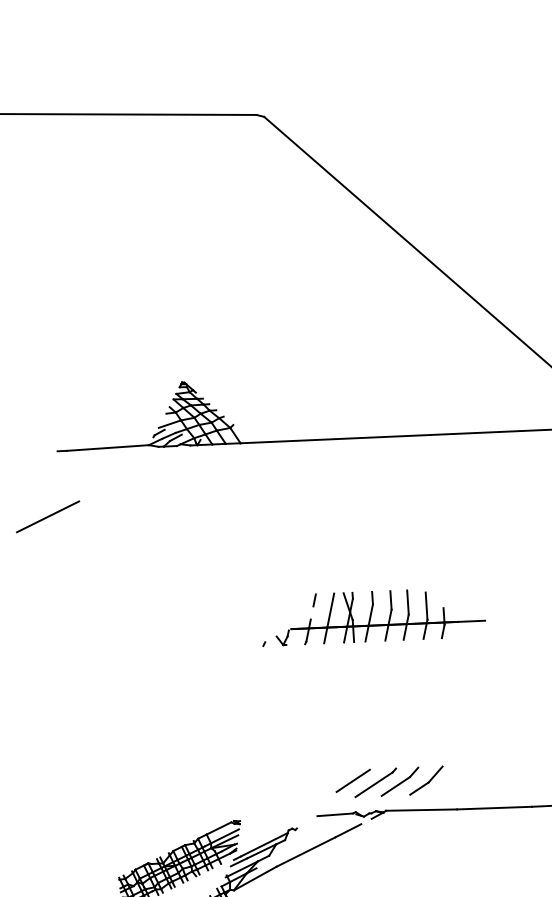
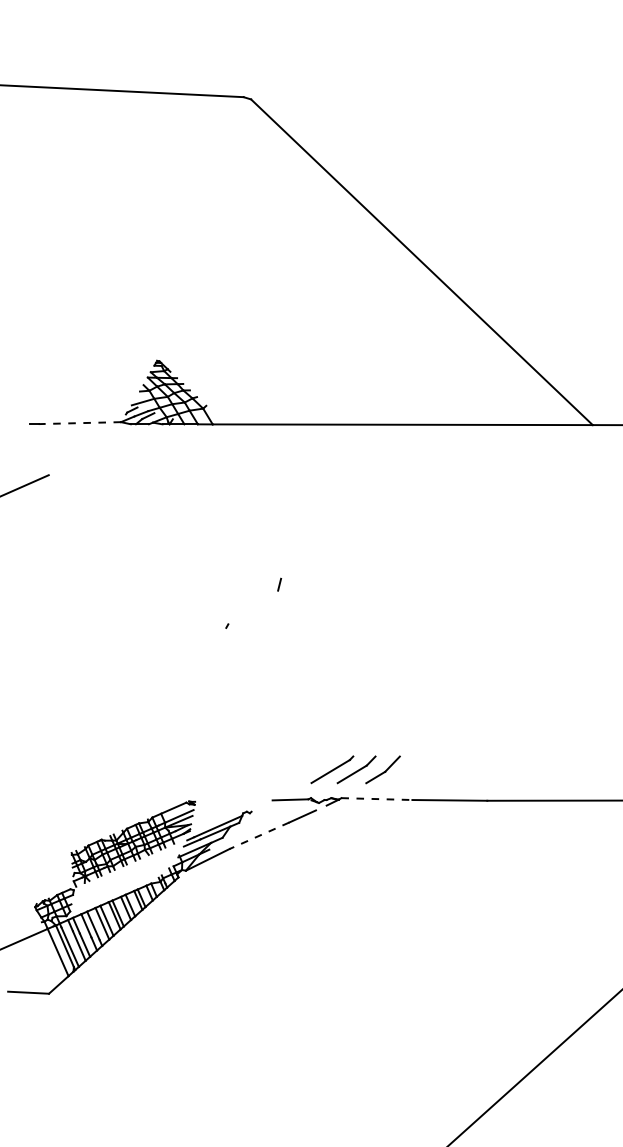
line: (107, 448) -> (79, 423), solid -> dashed
part: (380, 624) -> (344, 611), removed
line: (352, 780) -> (309, 766), removed
line: (421, 810) -> (376, 799), solid -> dashed
line: (305, 851) -> (259, 835), solid -> dashed

